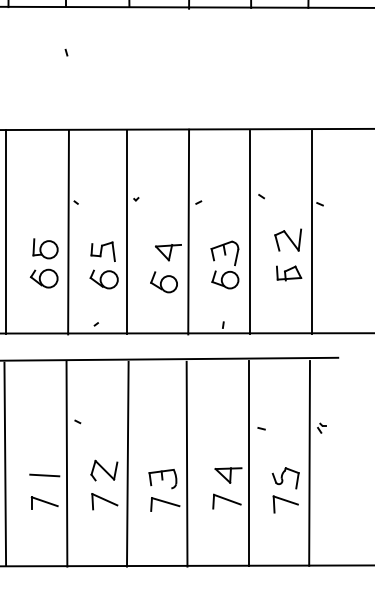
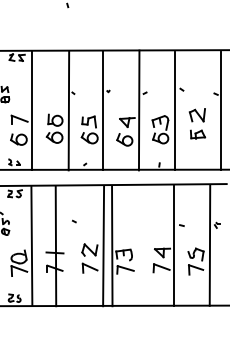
line: (312, 232) -> (221, 110), moved
line: (66, 464) -> (55, 246), moved
line: (187, 464) -> (112, 246), moved

